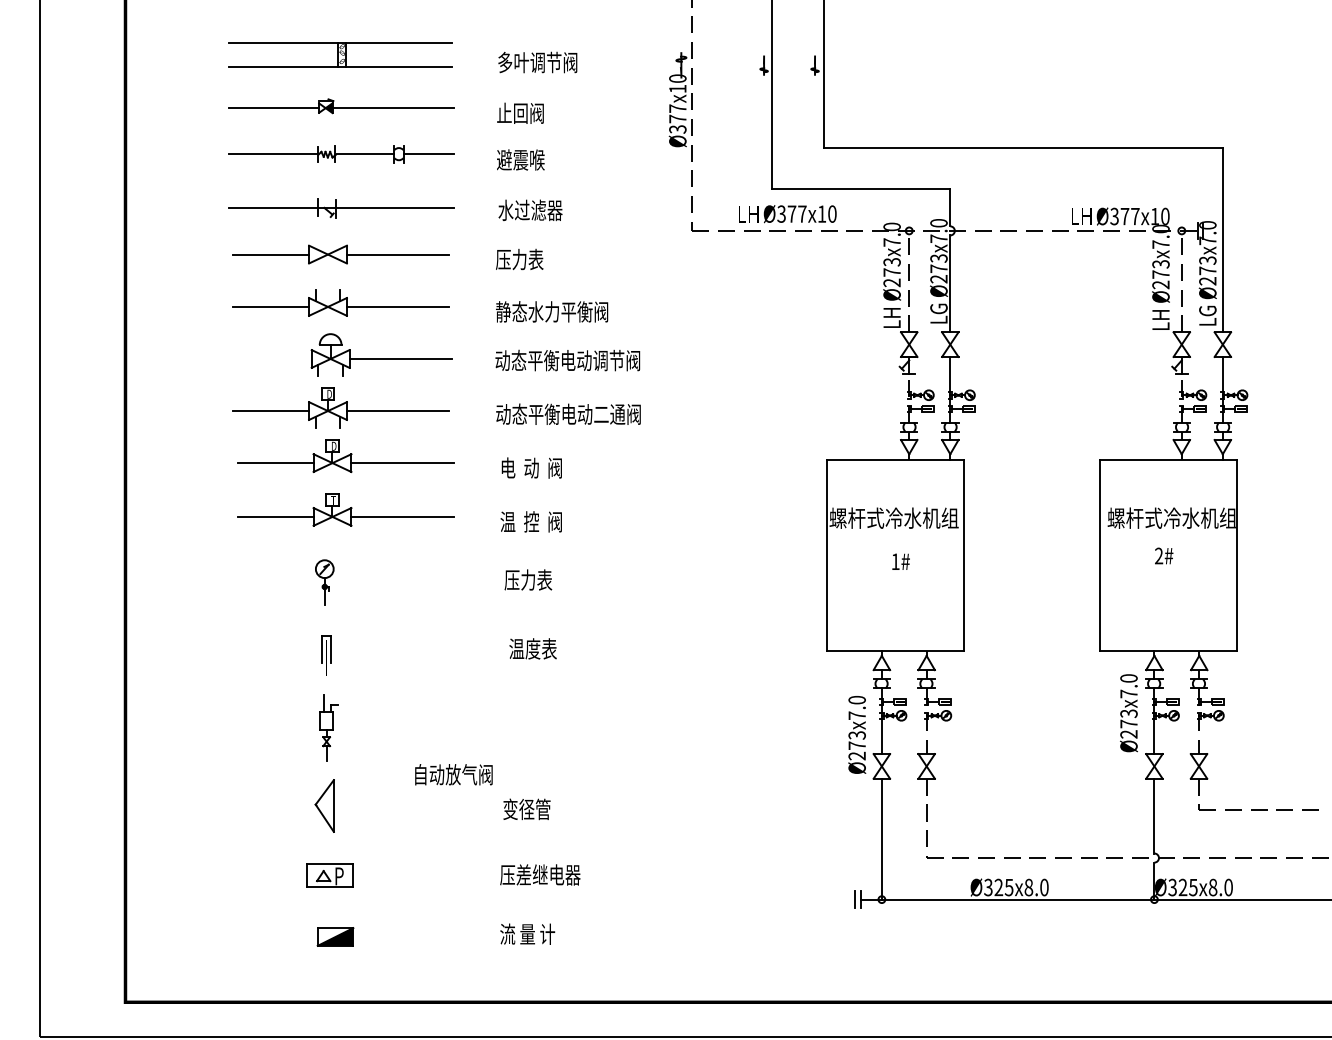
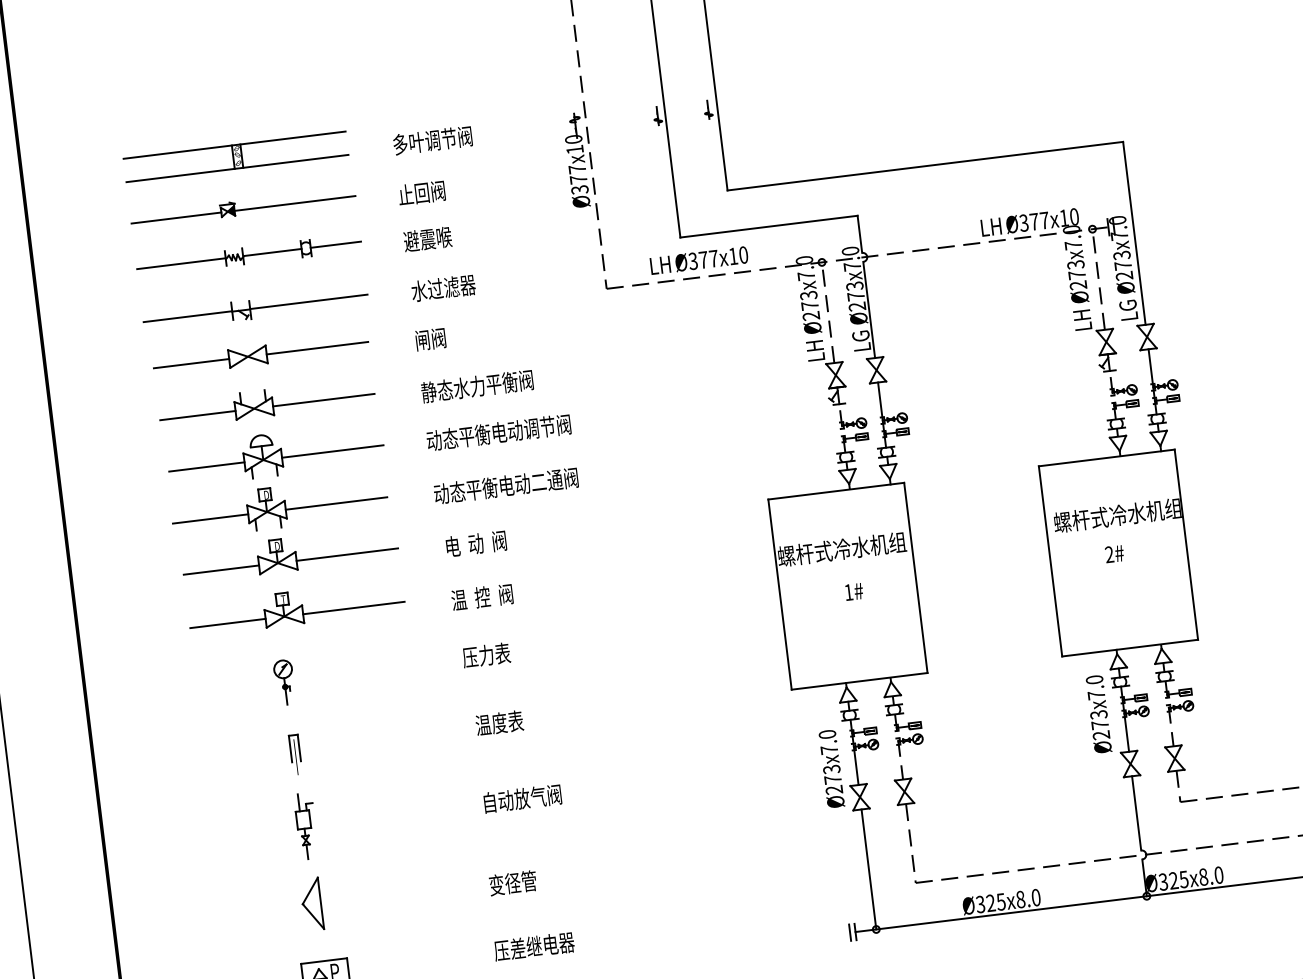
text: (519, 259) -> (438, 338), 压力表 -> 闸阀
line: (273, 358) -> (206, 466), added
text: (453, 774) -> (522, 798), moved

